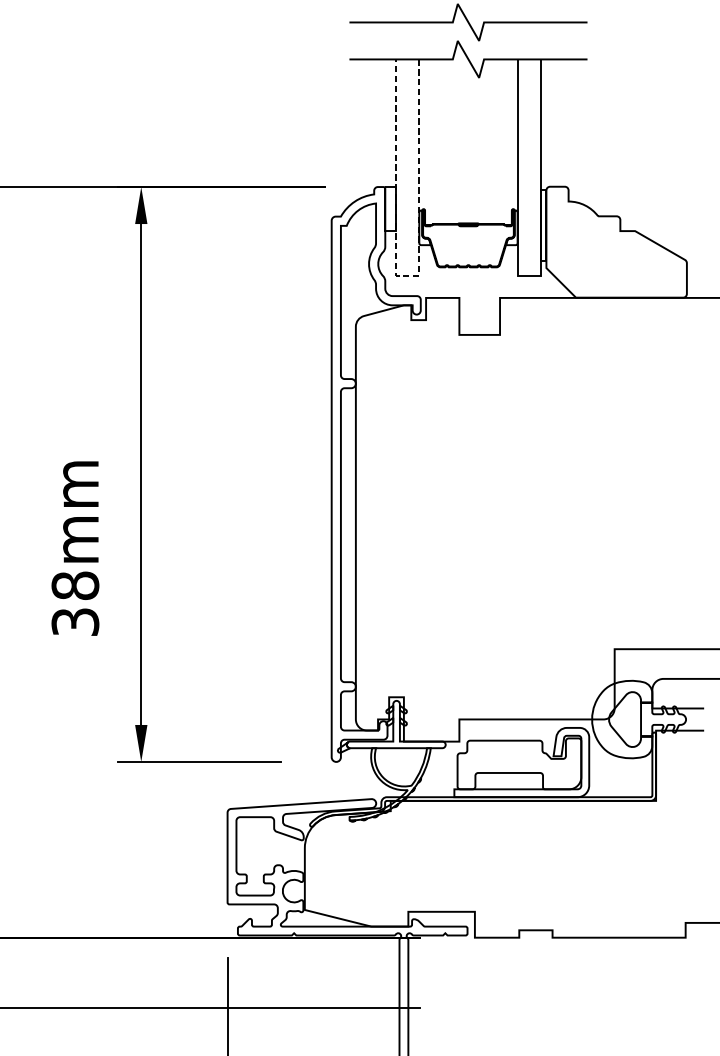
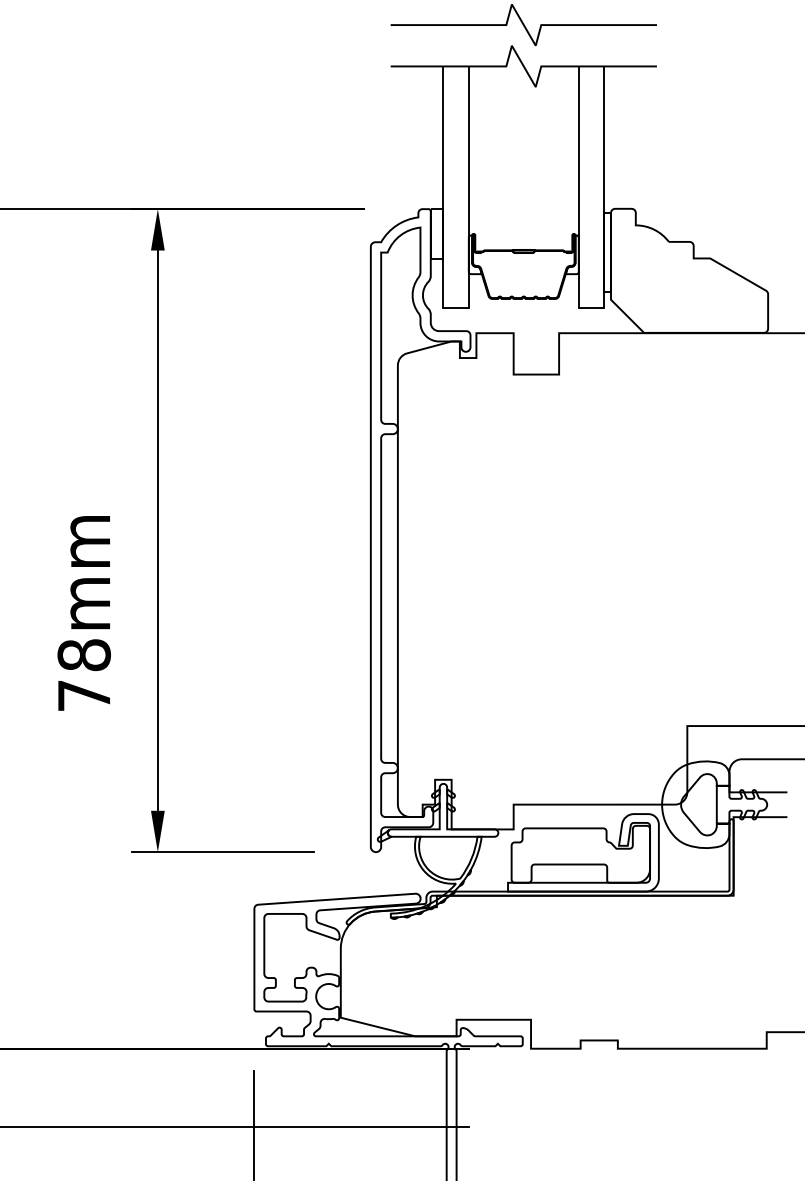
line: (408, 275) -> (456, 308), dashed -> solid
text: (74, 621) -> (83, 695), 38mm -> 78mm

